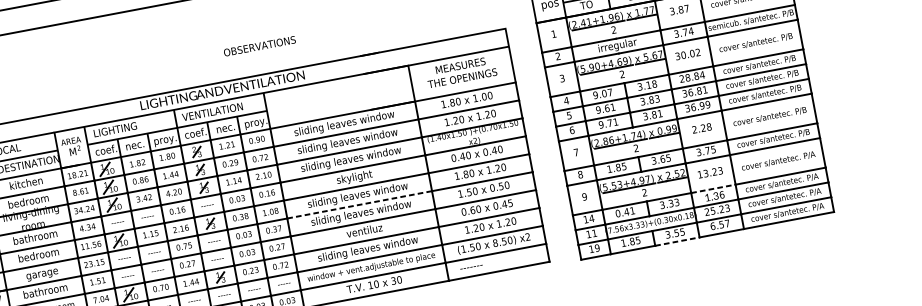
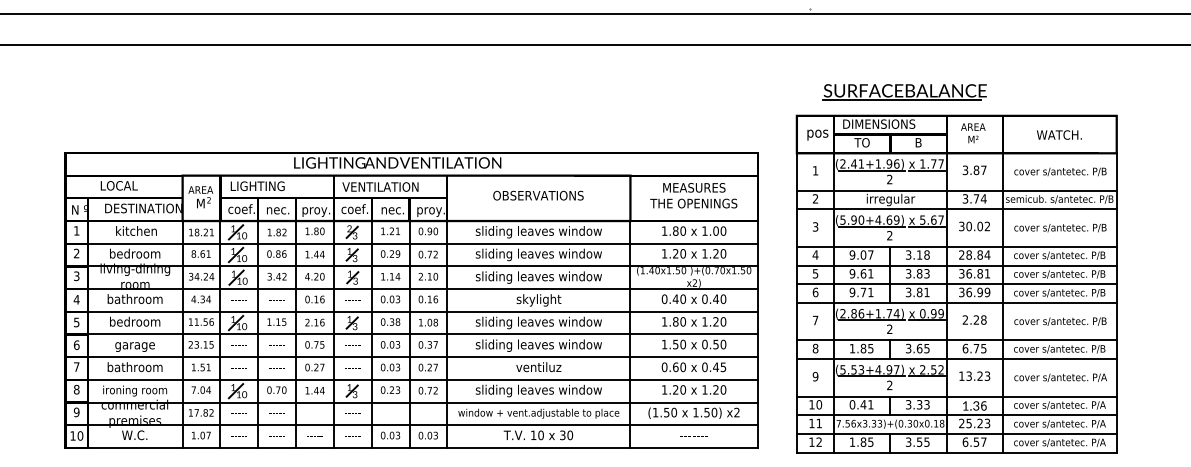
text: (259, 46) -> (538, 195), moved
text: (698, 152) -> (965, 348), 3.75 -> 6.75
line: (714, 188) -> (975, 396), dashed -> solid
line: (359, 204) -> (538, 334), dashed -> solid
text: (591, 218) -> (819, 404), 14 -> 10
line: (678, 241) -> (919, 452), dashed -> solid
text: (495, 243) -> (695, 412), 8.50) -> 1.50)
text: (597, 247) -> (819, 441), 19 -> 12
text: (471, 267) -> (693, 436), moved

